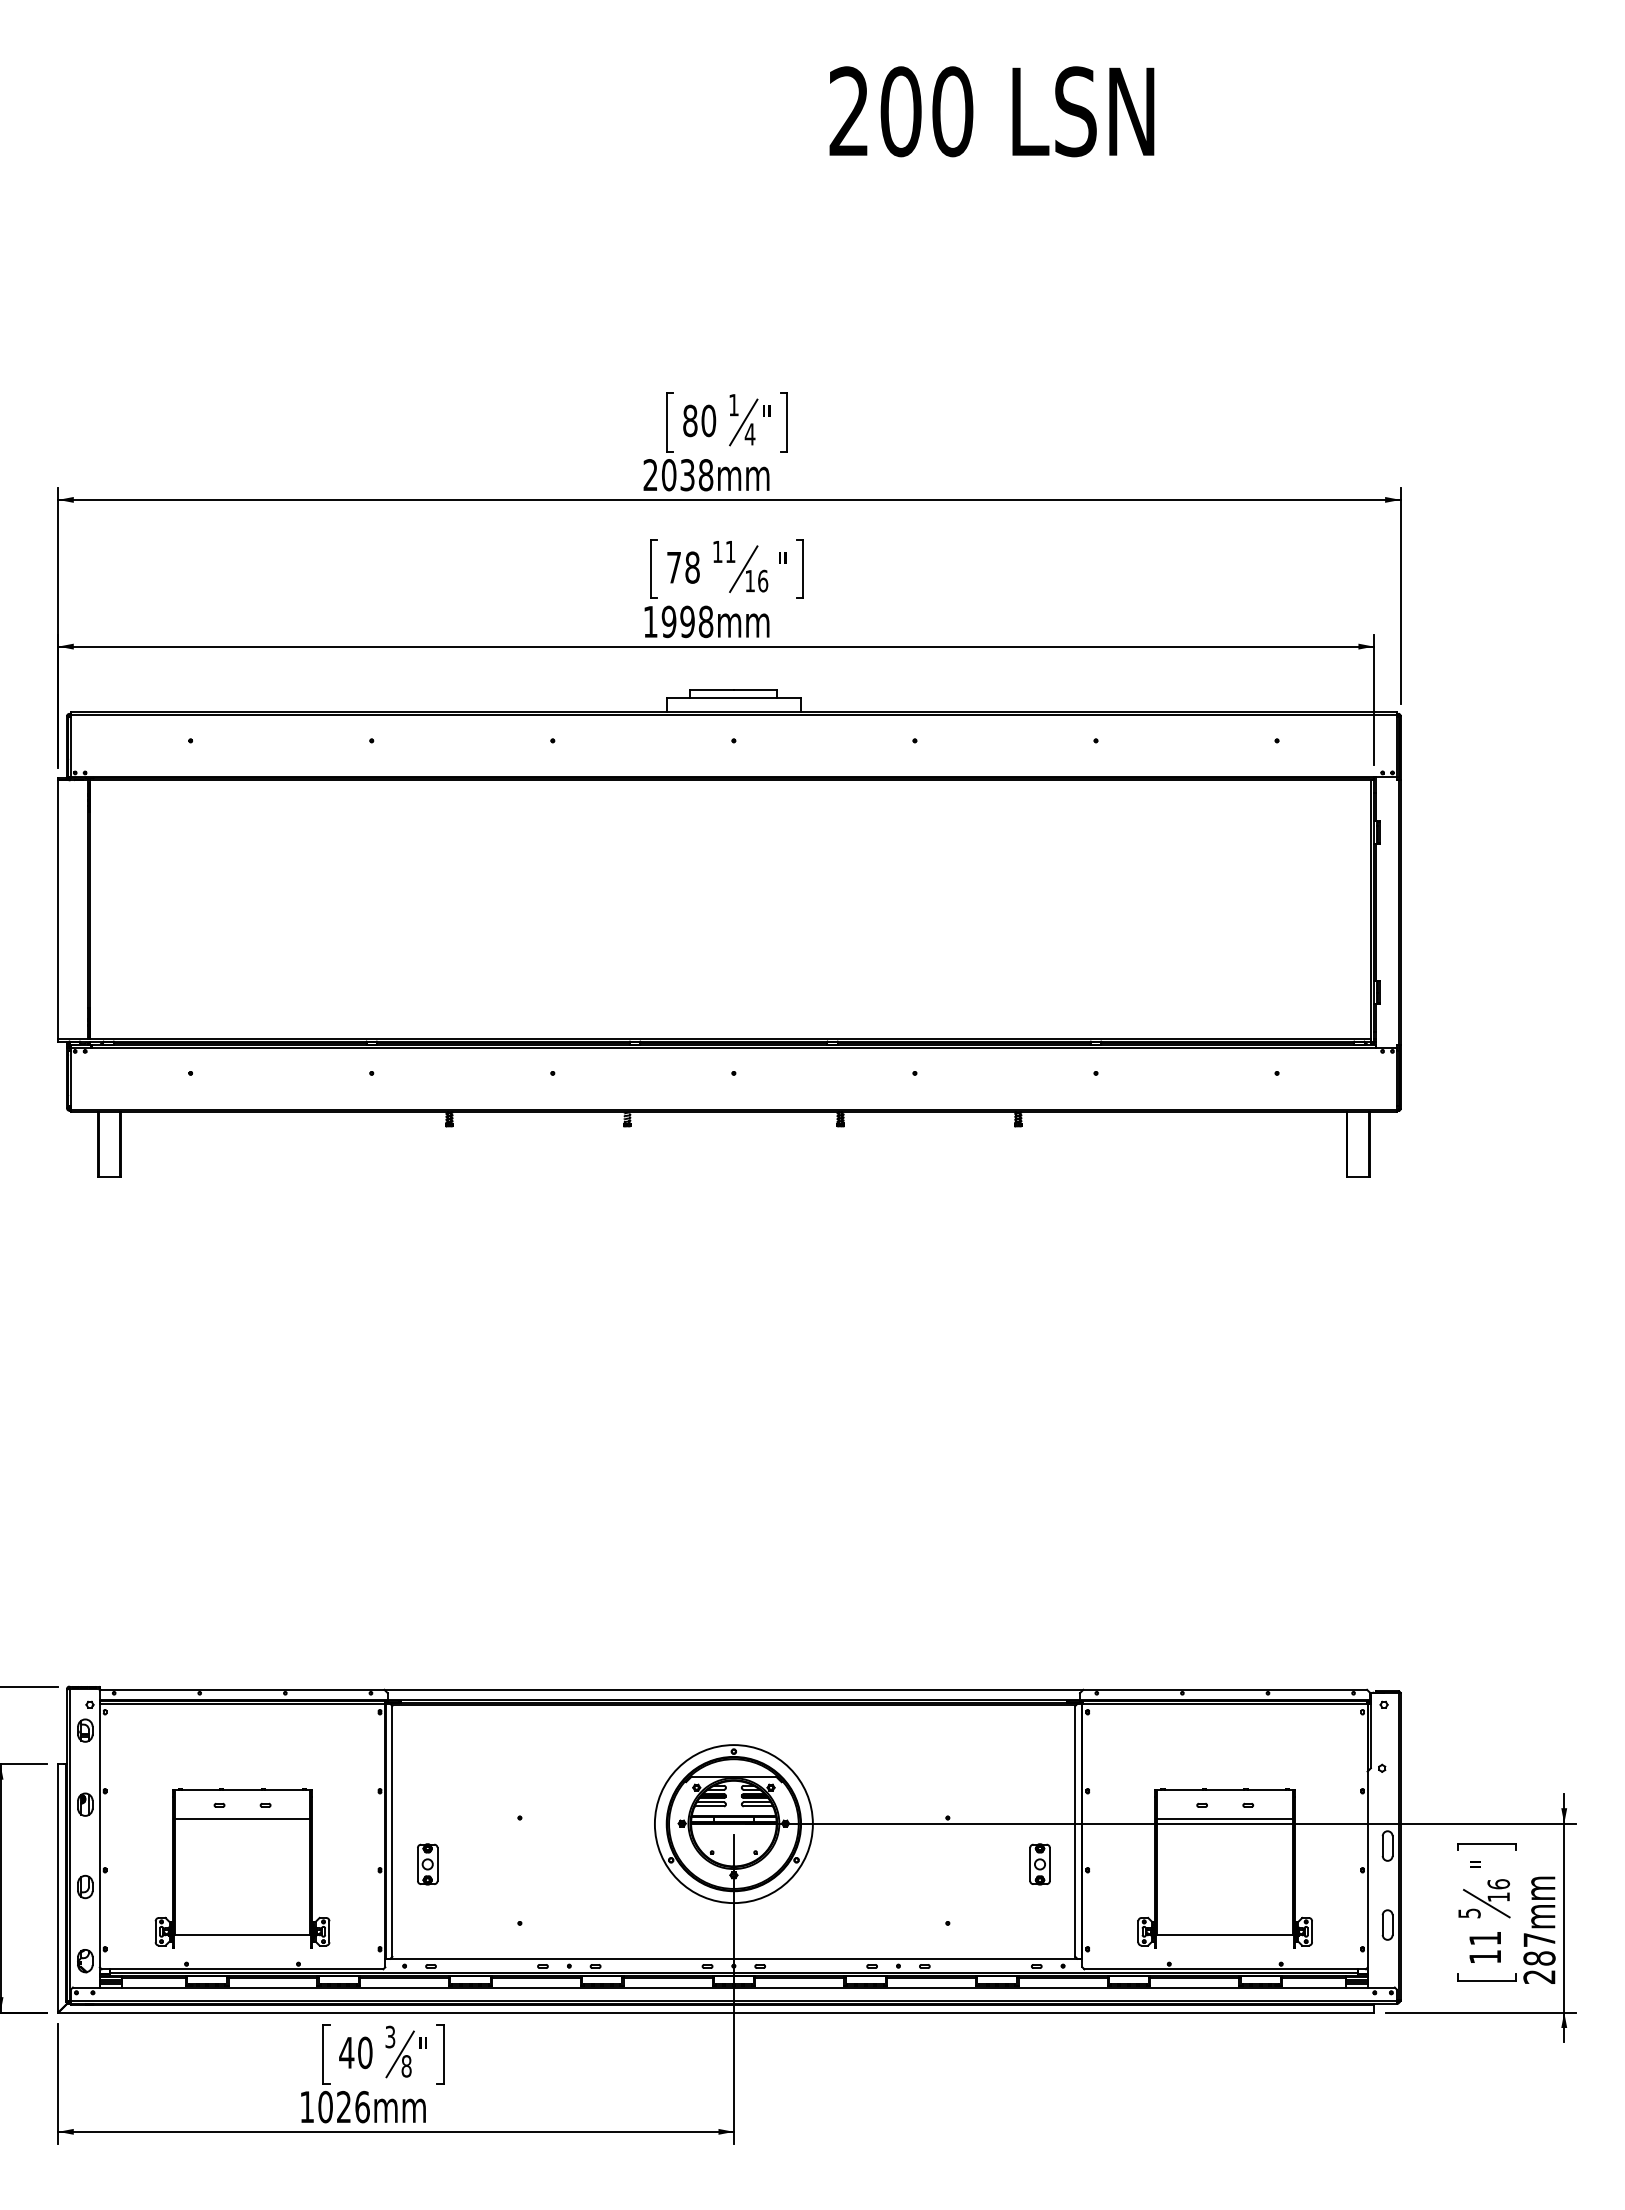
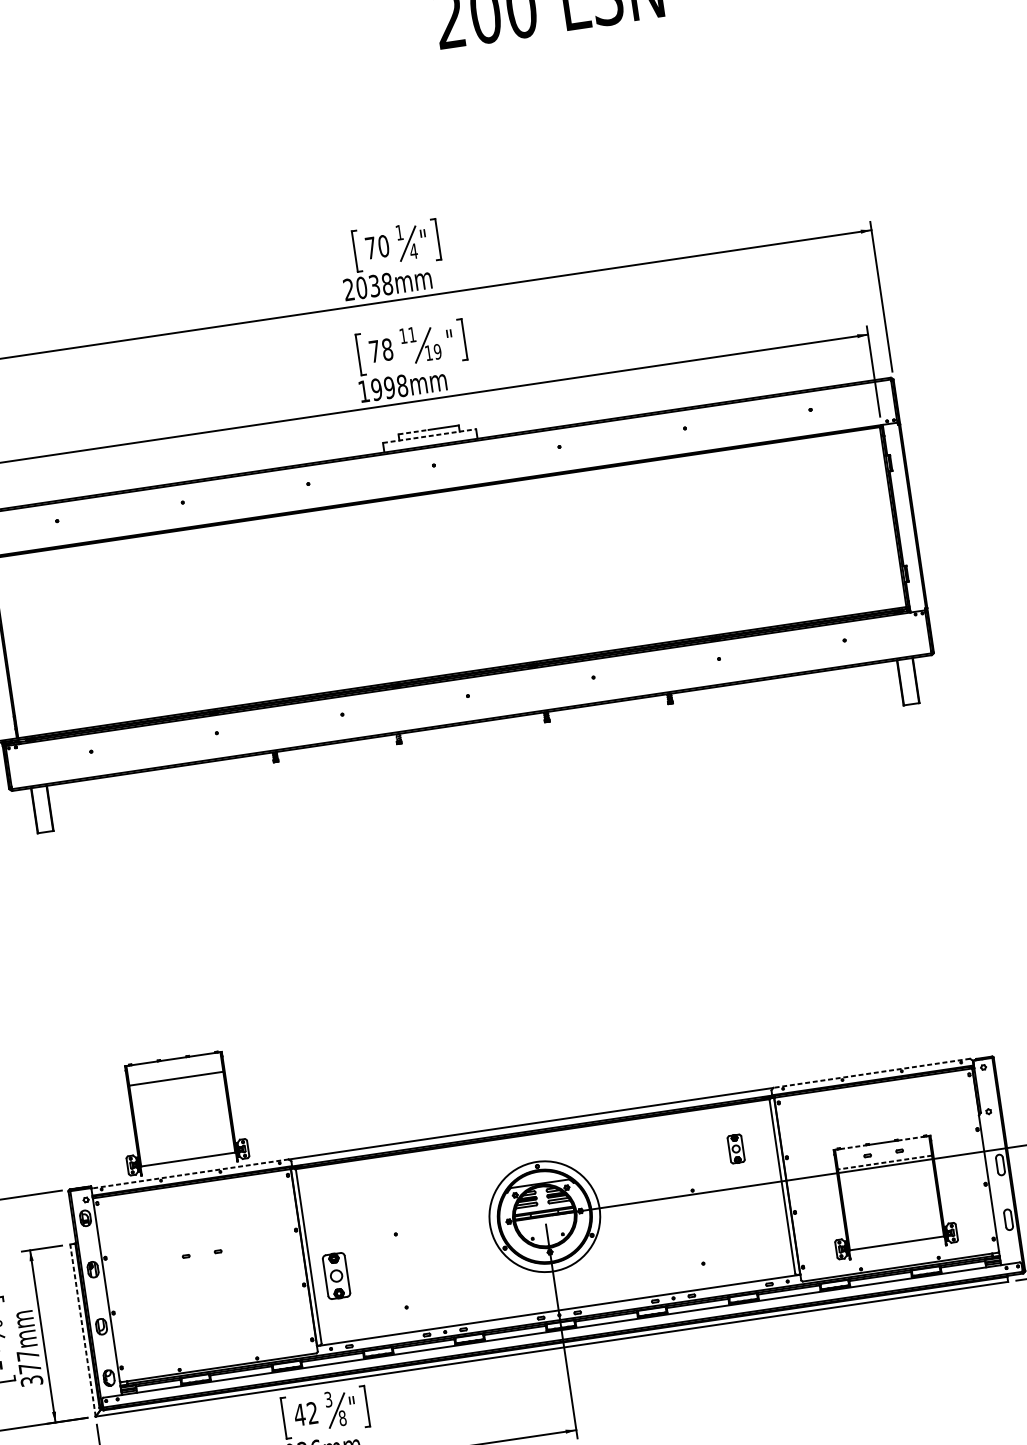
text: (690, 420) -> (371, 247), 80 -> 70
text: (763, 580) -> (438, 351), 16 -> 19
line: (712, 689) -> (413, 432), solid -> dashed
line: (734, 698) -> (430, 436), solid -> dashed
line: (242, 1689) -> (190, 1173), solid -> dashed
line: (1225, 1689) -> (871, 1073), solid -> dashed
line: (1184, 1790) -> (853, 1147), solid -> dashed
line: (1267, 1790) -> (911, 1138), solid -> dashed
line: (1225, 1818) -> (885, 1162), solid -> dashed
part: (427, 1864) -> (336, 1276), size x1.6
part: (1039, 1864) -> (735, 1149), moved
part: (242, 1868) -> (181, 1113), moved
line: (58, 1887) -> (82, 1329), solid -> dashed
text: (365, 2052) -> (312, 1412), 40 -> 42

